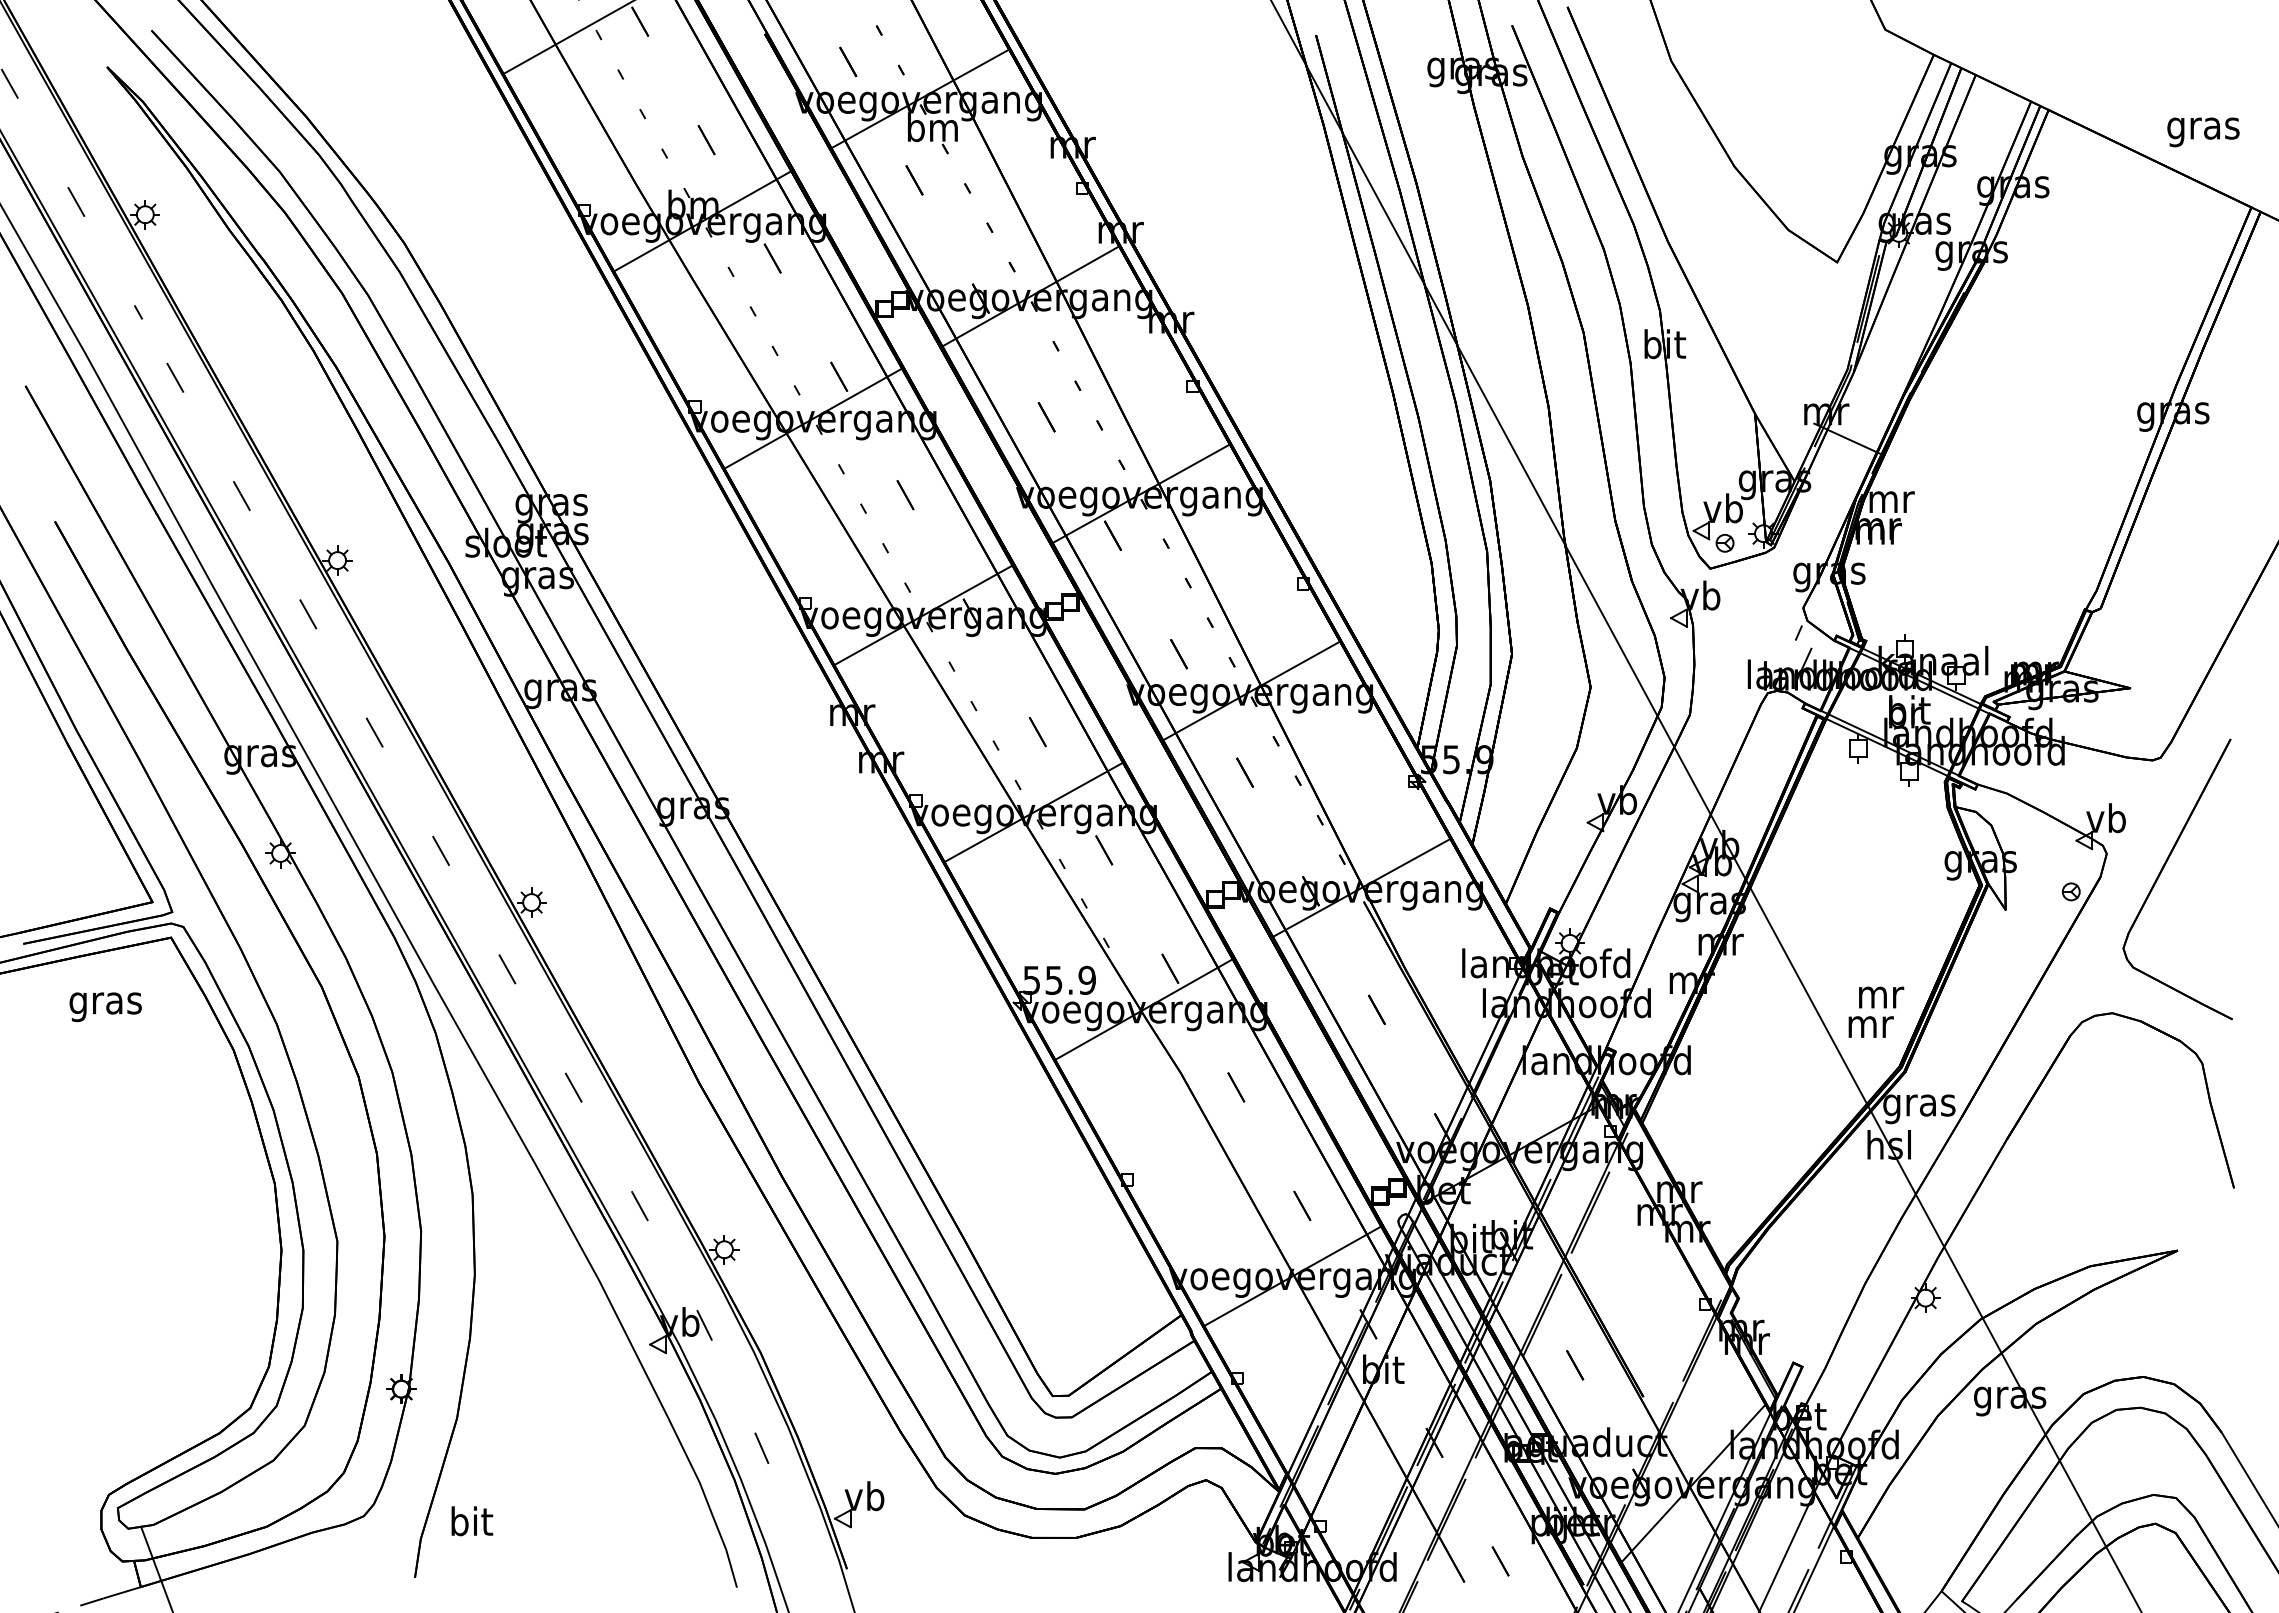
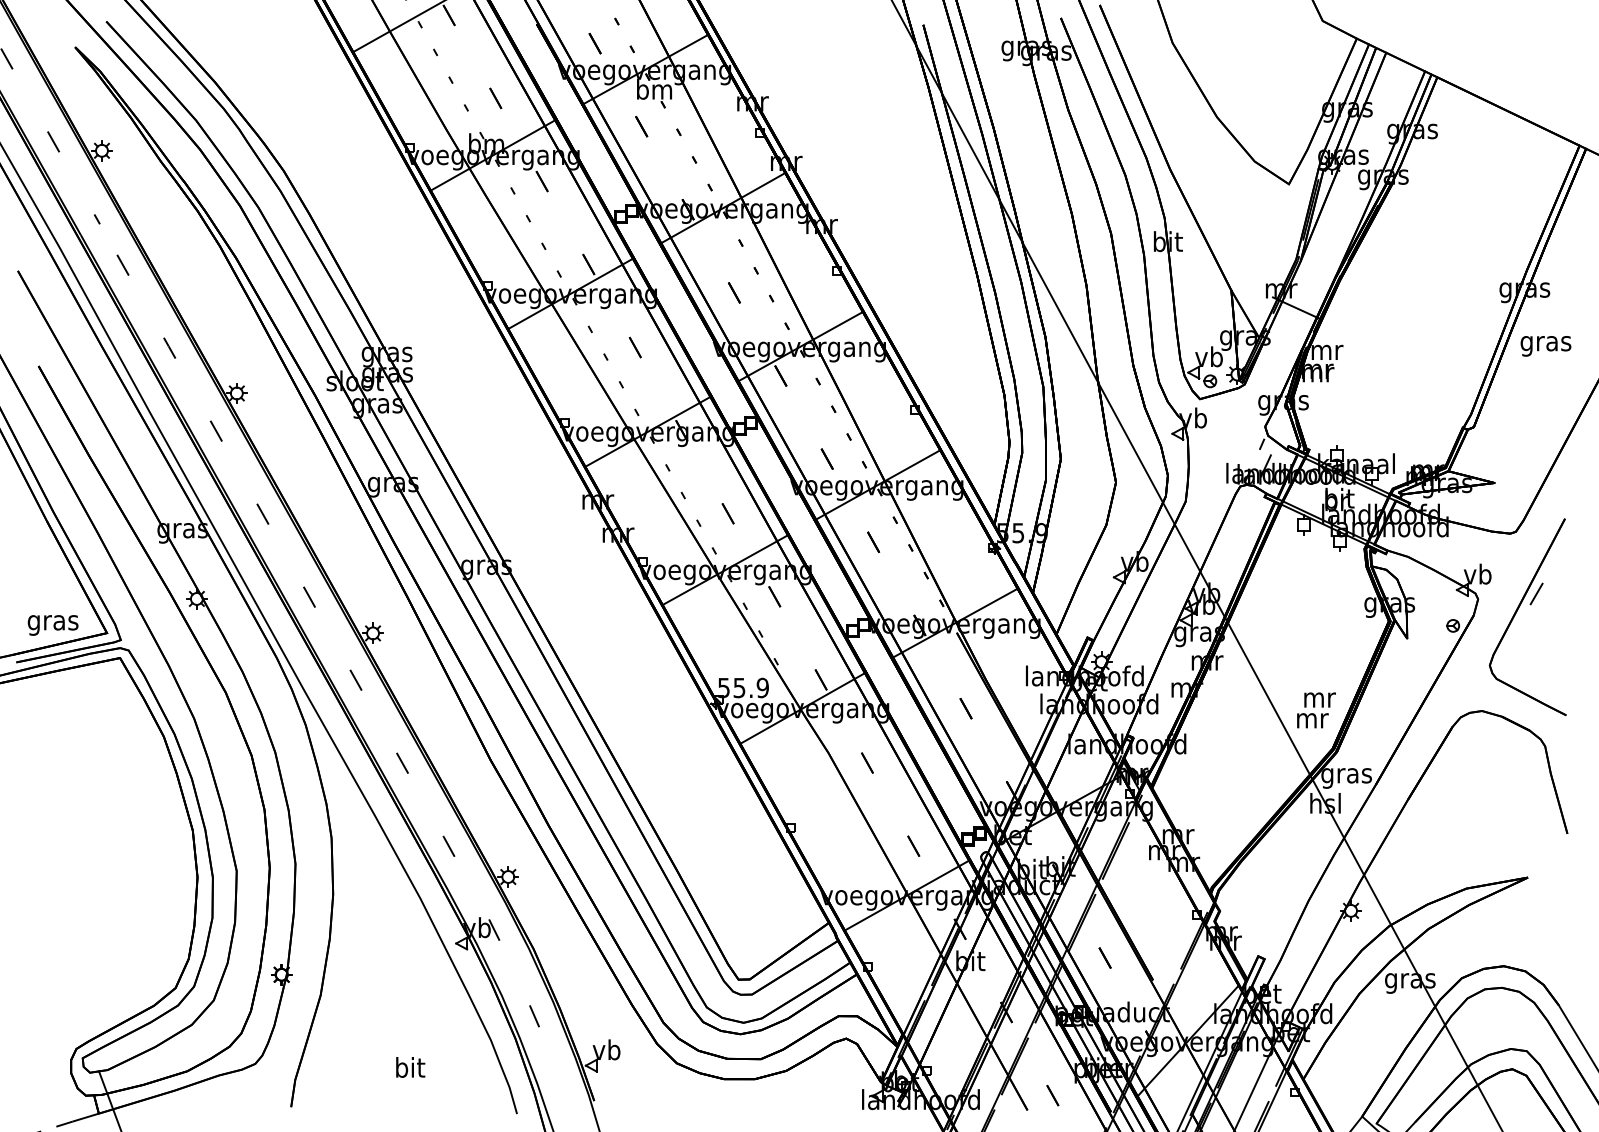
text: (2203, 132) -> (1546, 346), moved
line: (2189, 845) -> (1536, 593), added
text: (105, 1007) -> (52, 625), moved
text: (472, 1521) -> (410, 1067), moved

